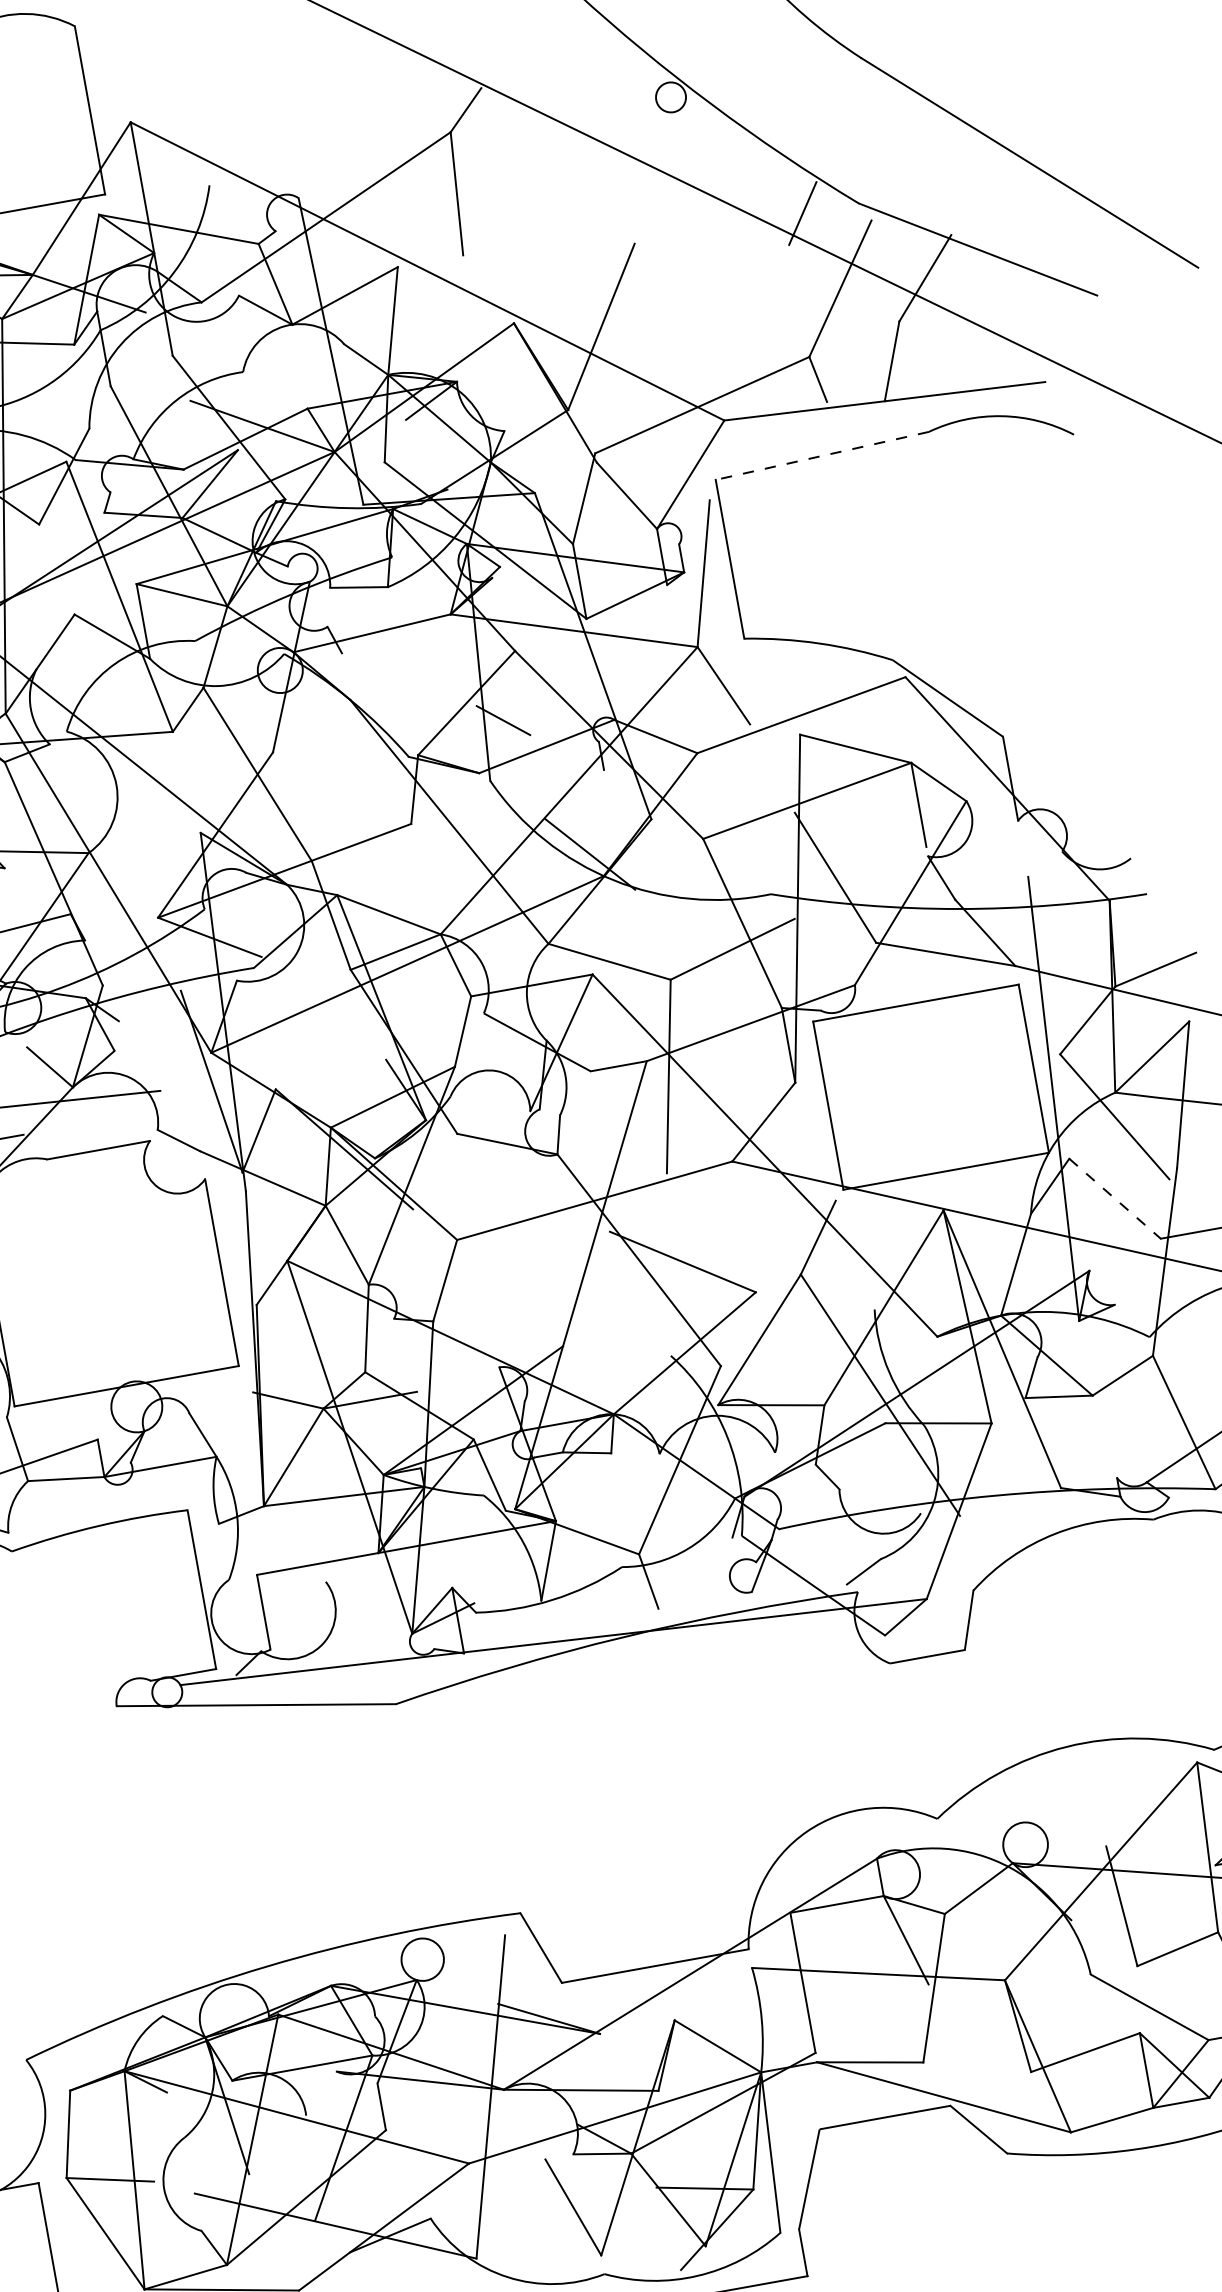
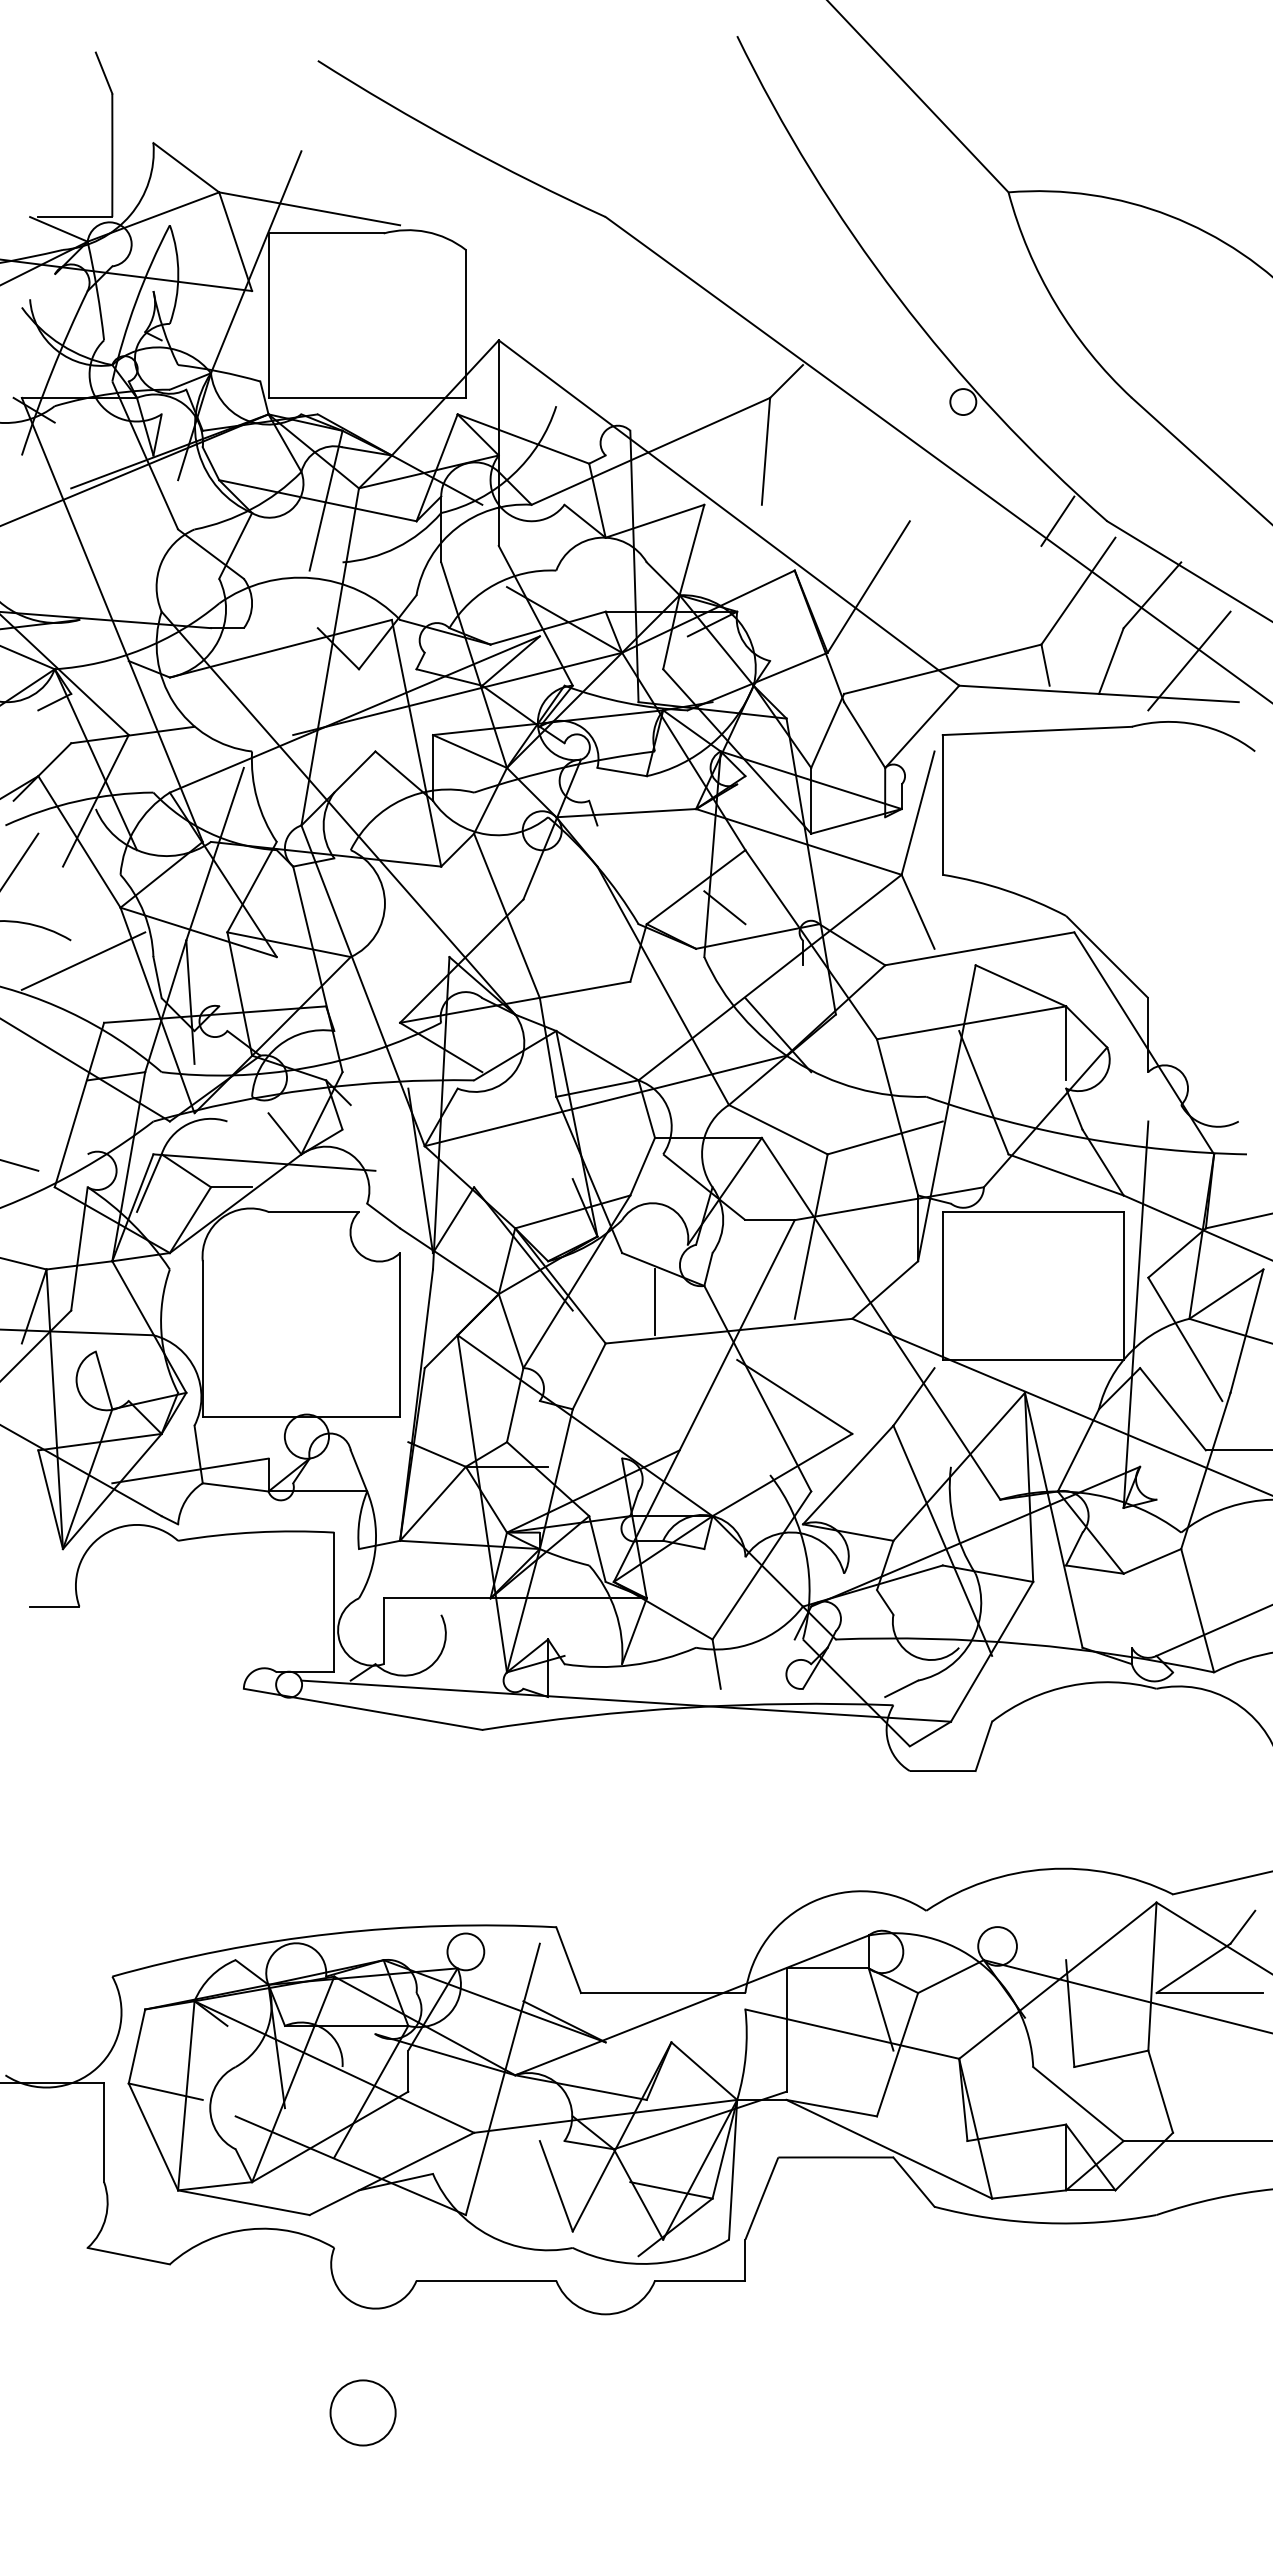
line: (980, 344) -> (1189, 660), added
line: (822, 455) -> (1037, 730), dashed -> solid
line: (505, 1183) -> (655, 1302), added
line: (1114, 1199) -> (1172, 1409), dashed -> solid

